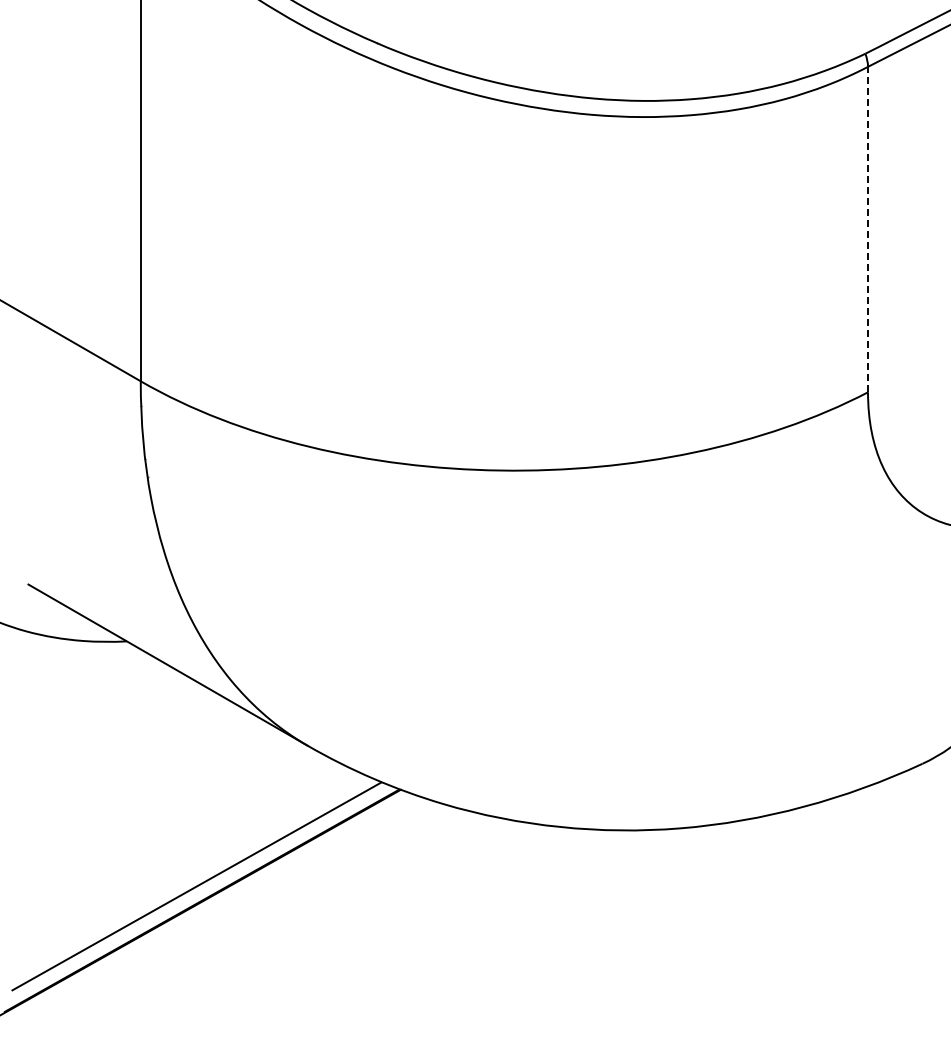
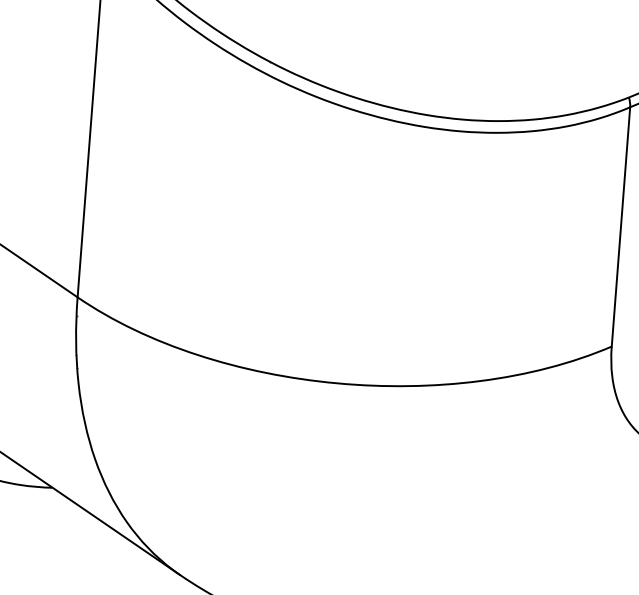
line: (868, 229) -> (621, 226), dashed -> solid

